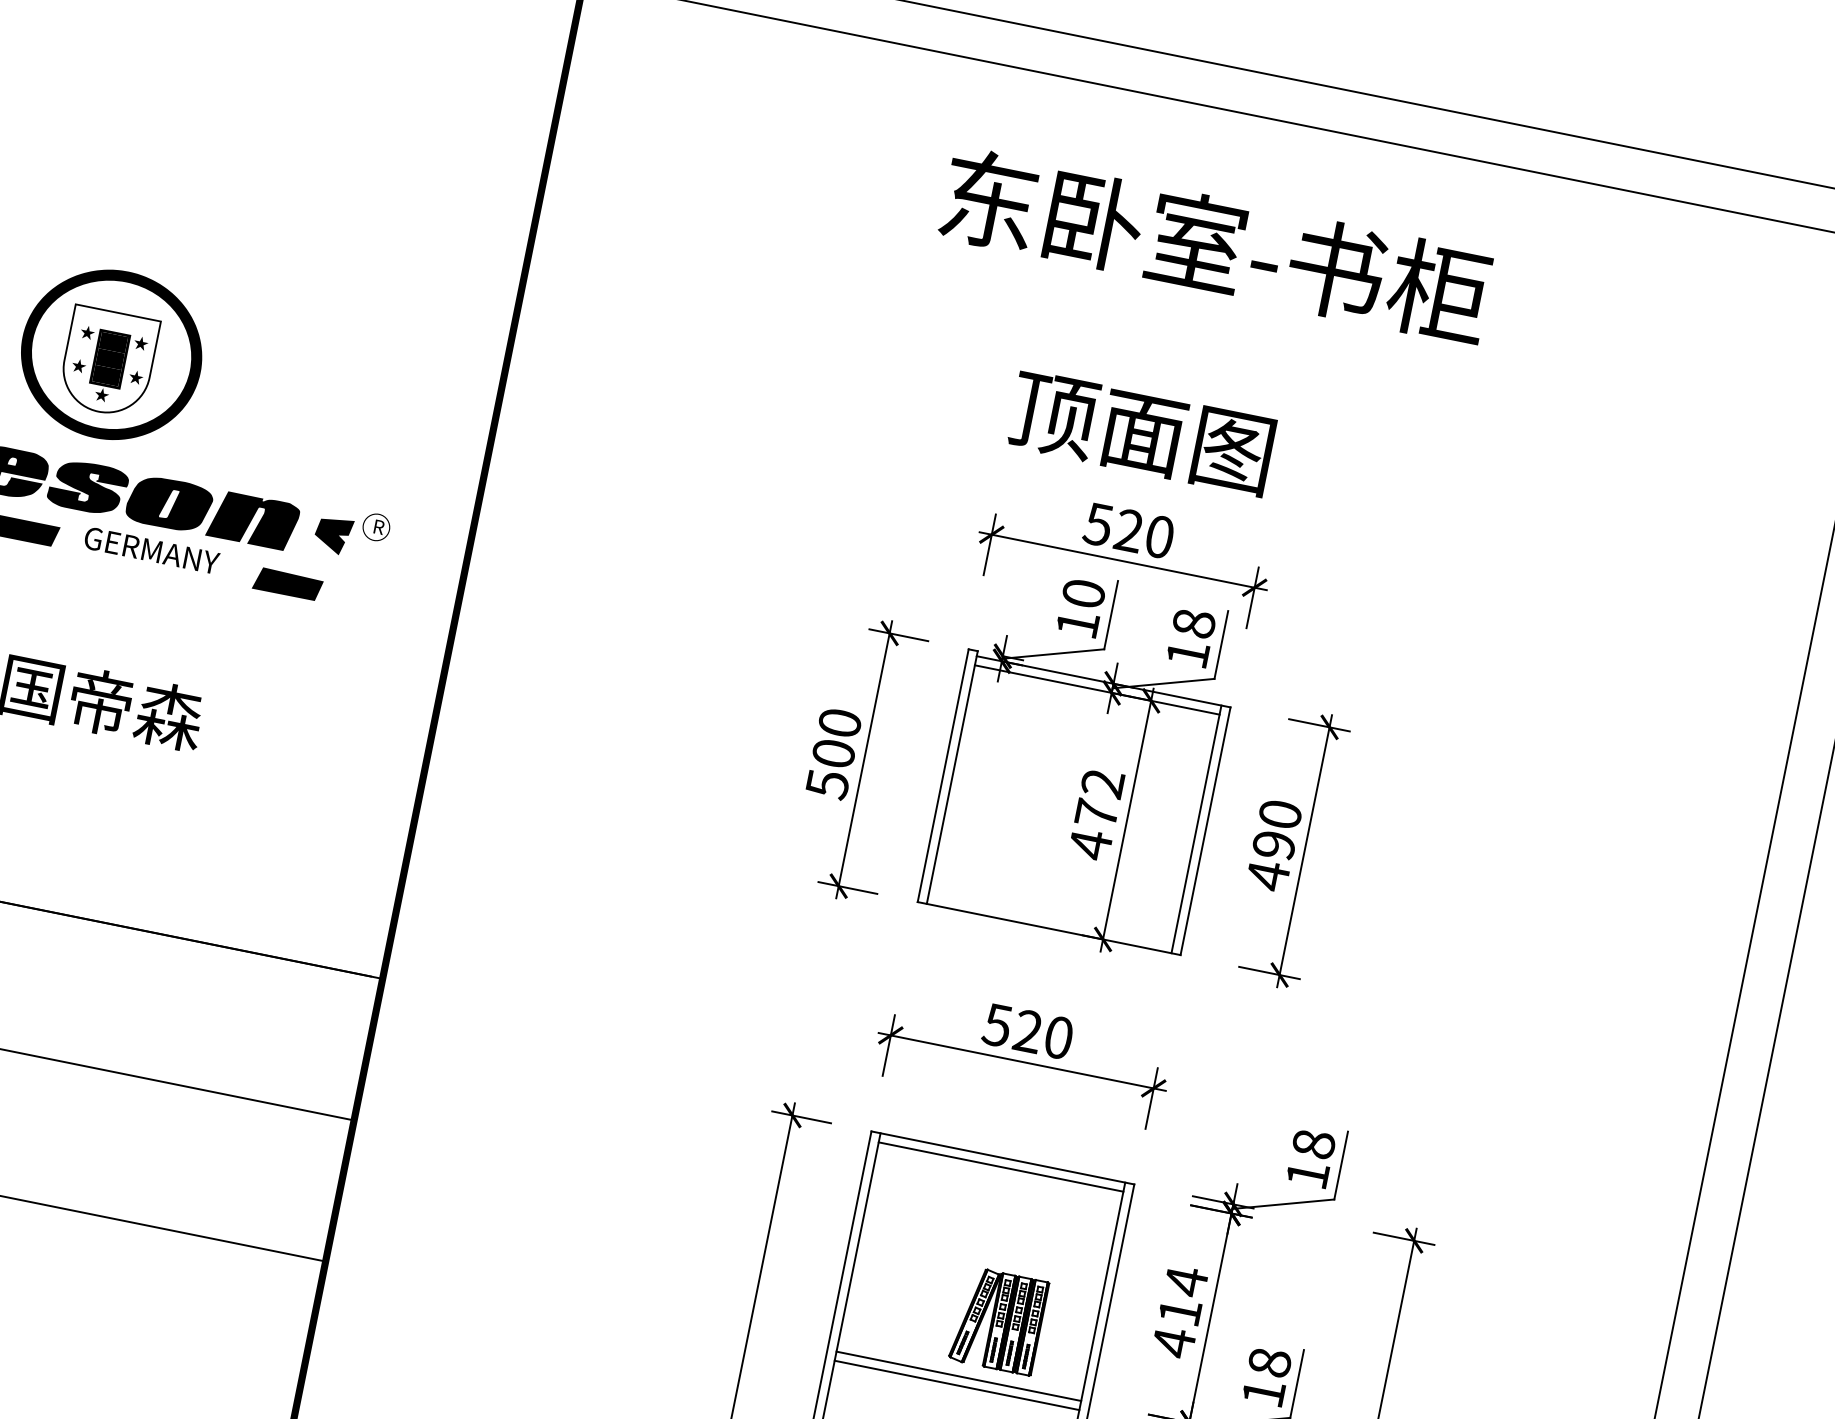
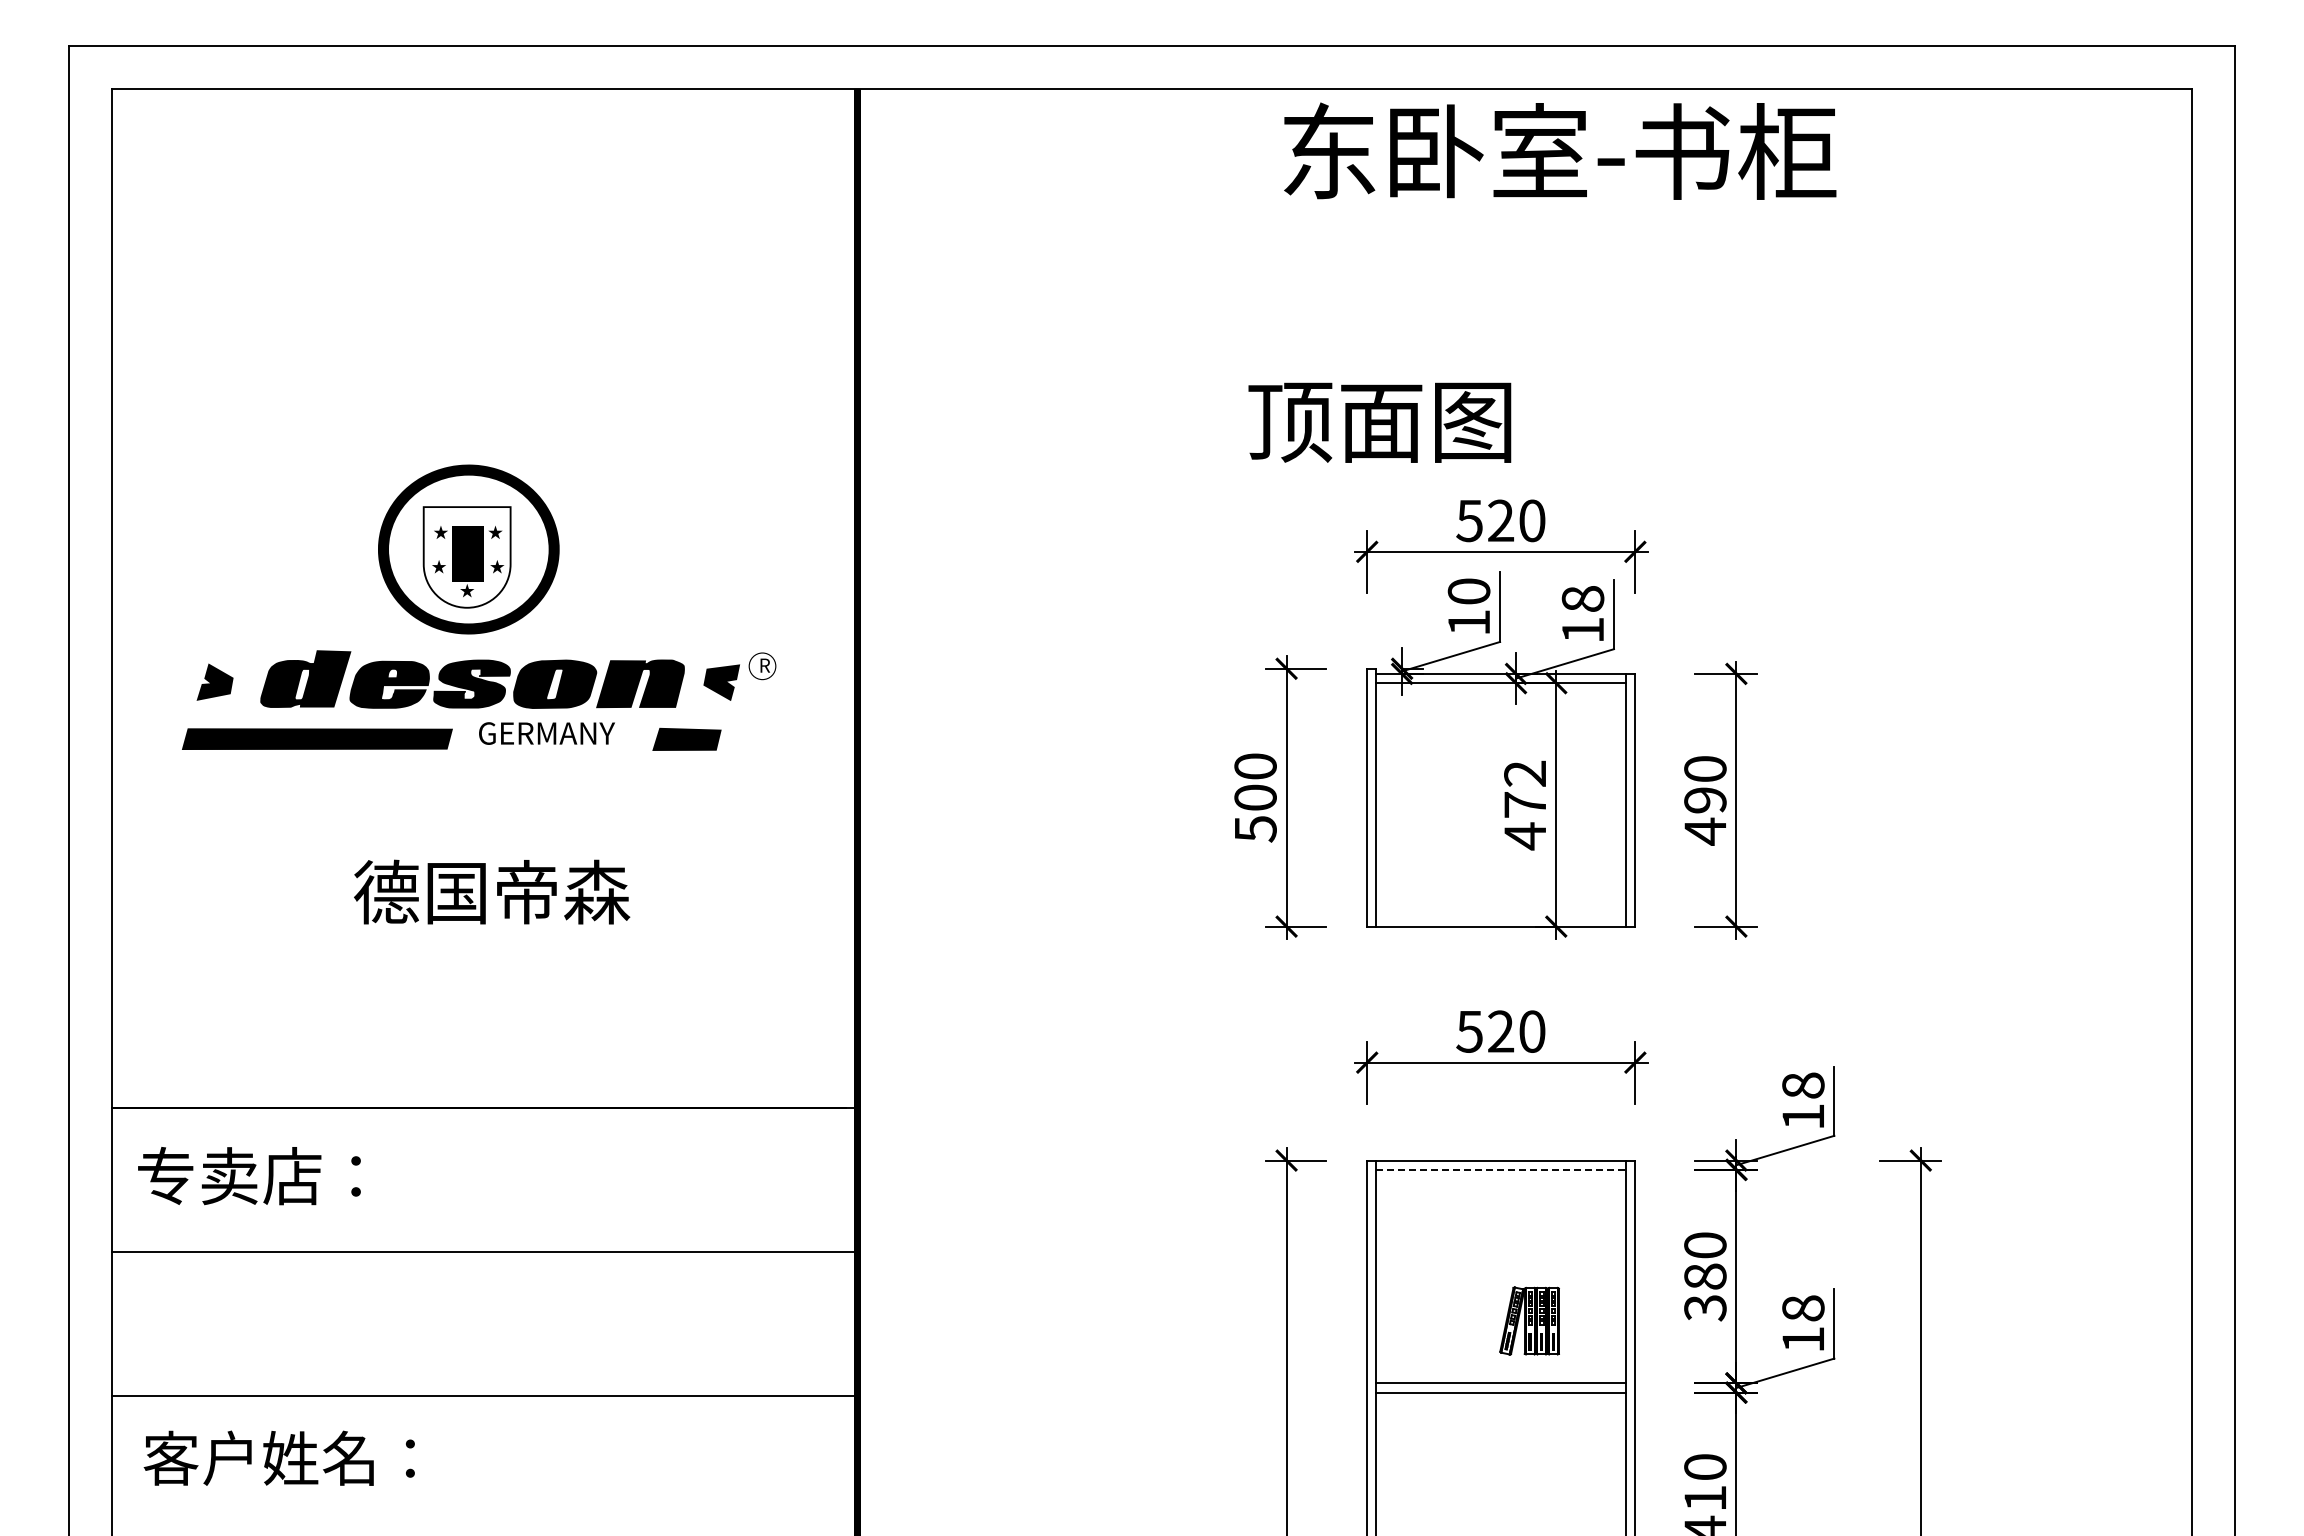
text: (1216, 245) -> (1560, 150), moved
text: (1141, 432) -> (1379, 422), moved
line: (1001, 1166) -> (1501, 1169), solid -> dashed
text: (1180, 1311) -> (1705, 1276), 414 -> 380
part: (998, 1320) -> (1529, 1320), size x0.7

